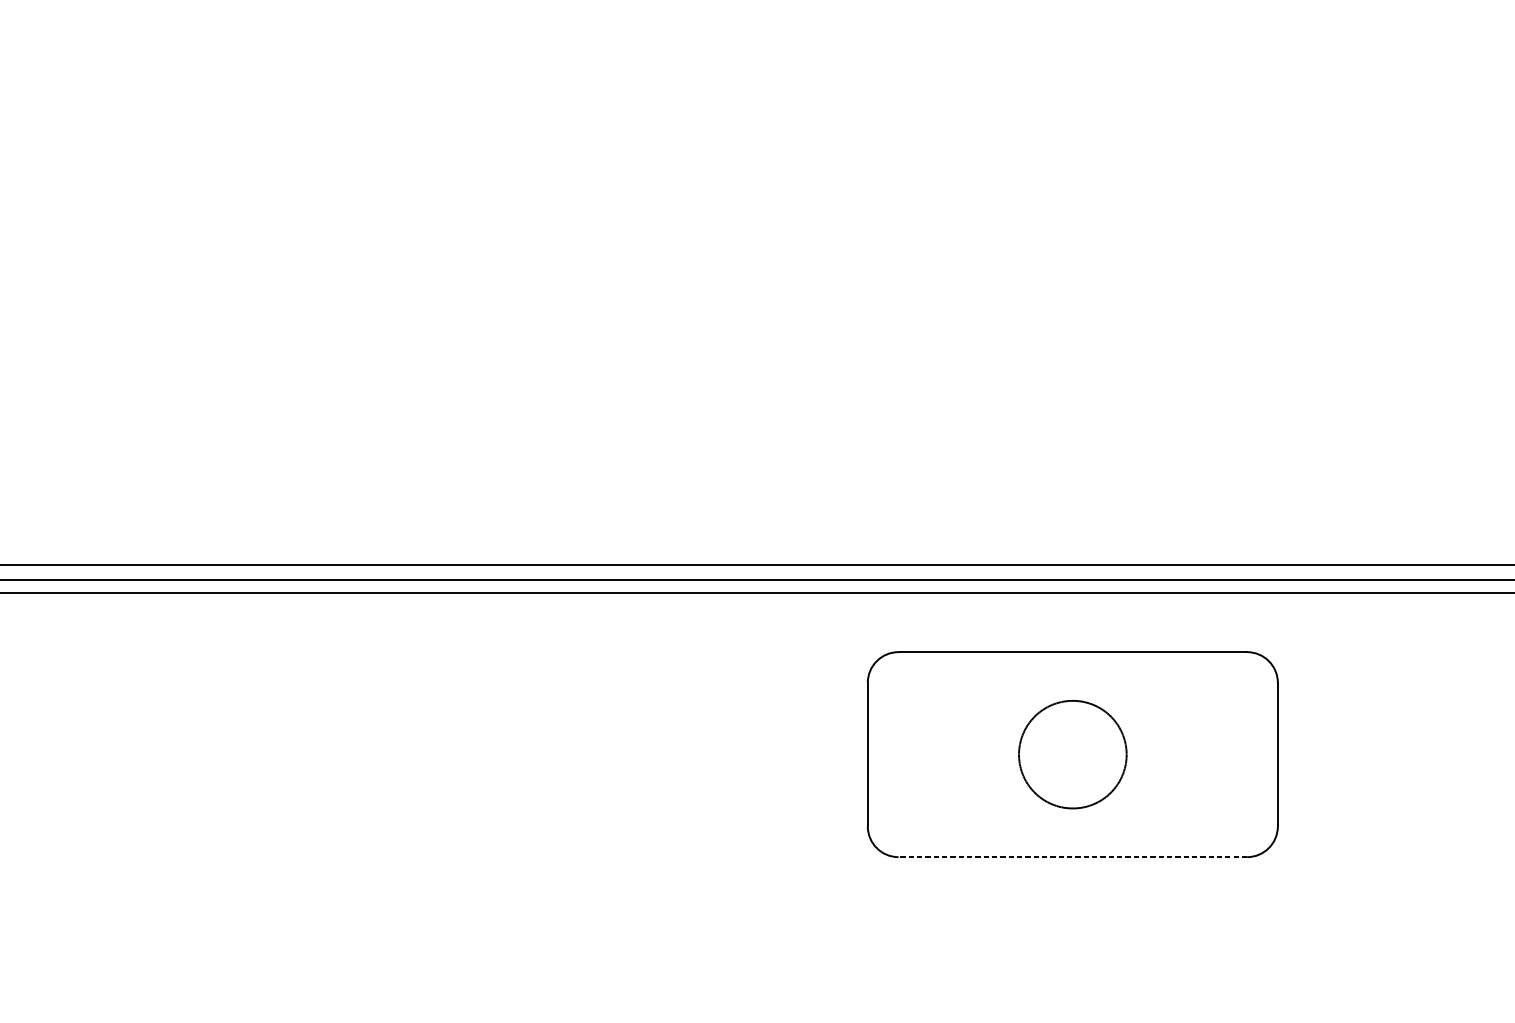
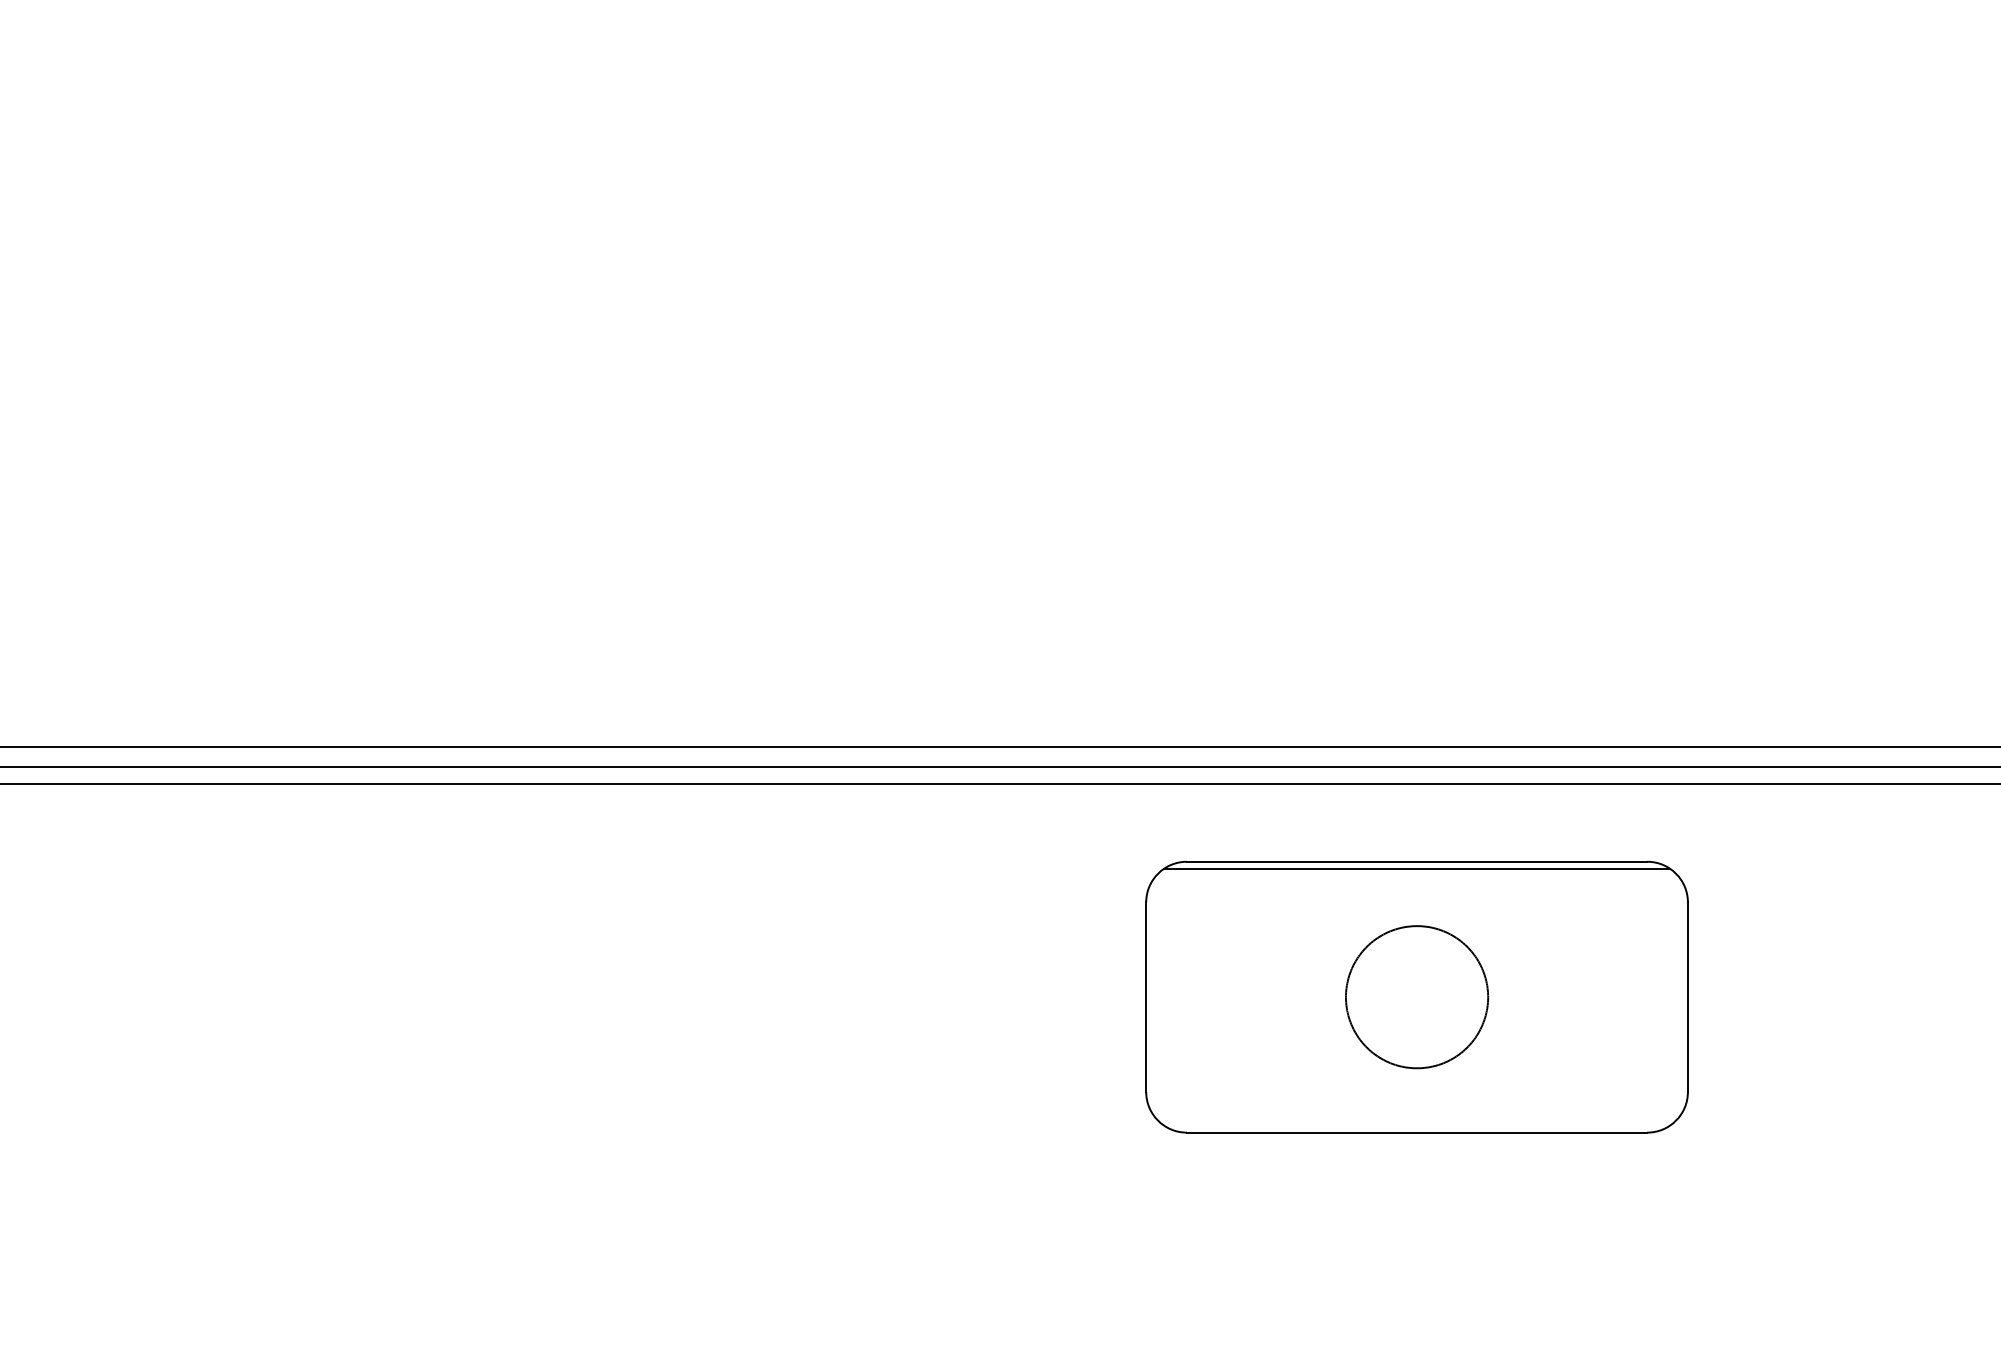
line: (1072, 657) -> (1416, 868), added
line: (1072, 857) -> (1416, 1132), dashed -> solid

